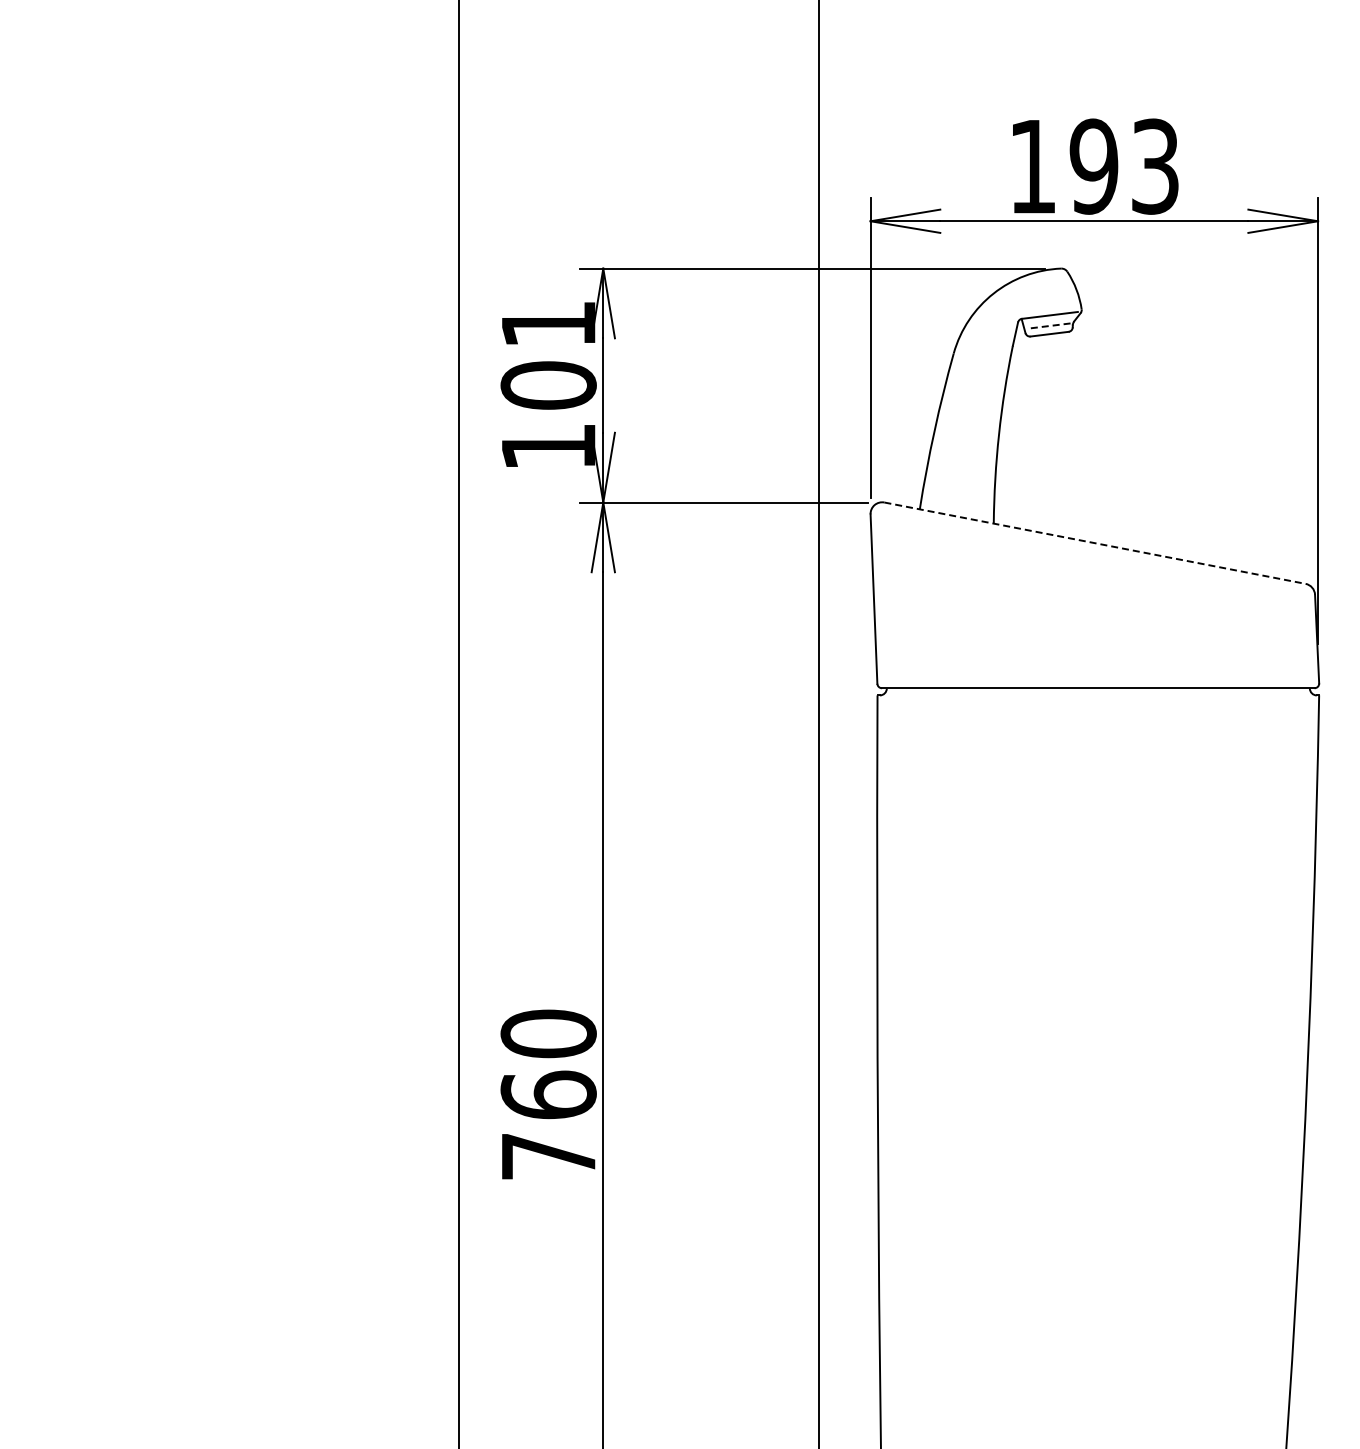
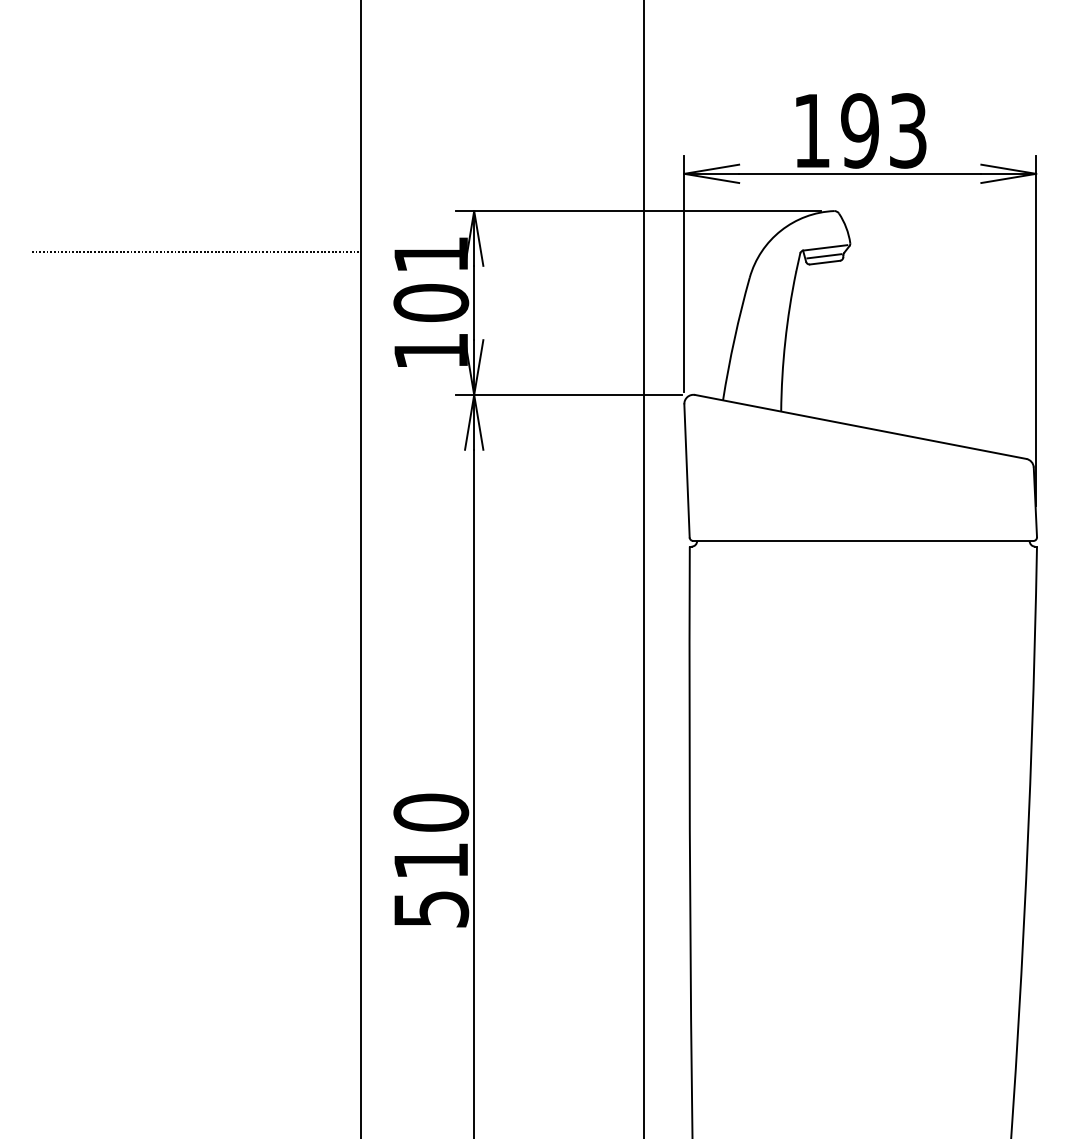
line: (249, 321) -> (196, 252), added
line: (1048, 326) -> (824, 256), dashed -> solid
line: (1095, 543) -> (861, 427), dashed -> solid
text: (548, 1124) -> (431, 883), 760 -> 510

